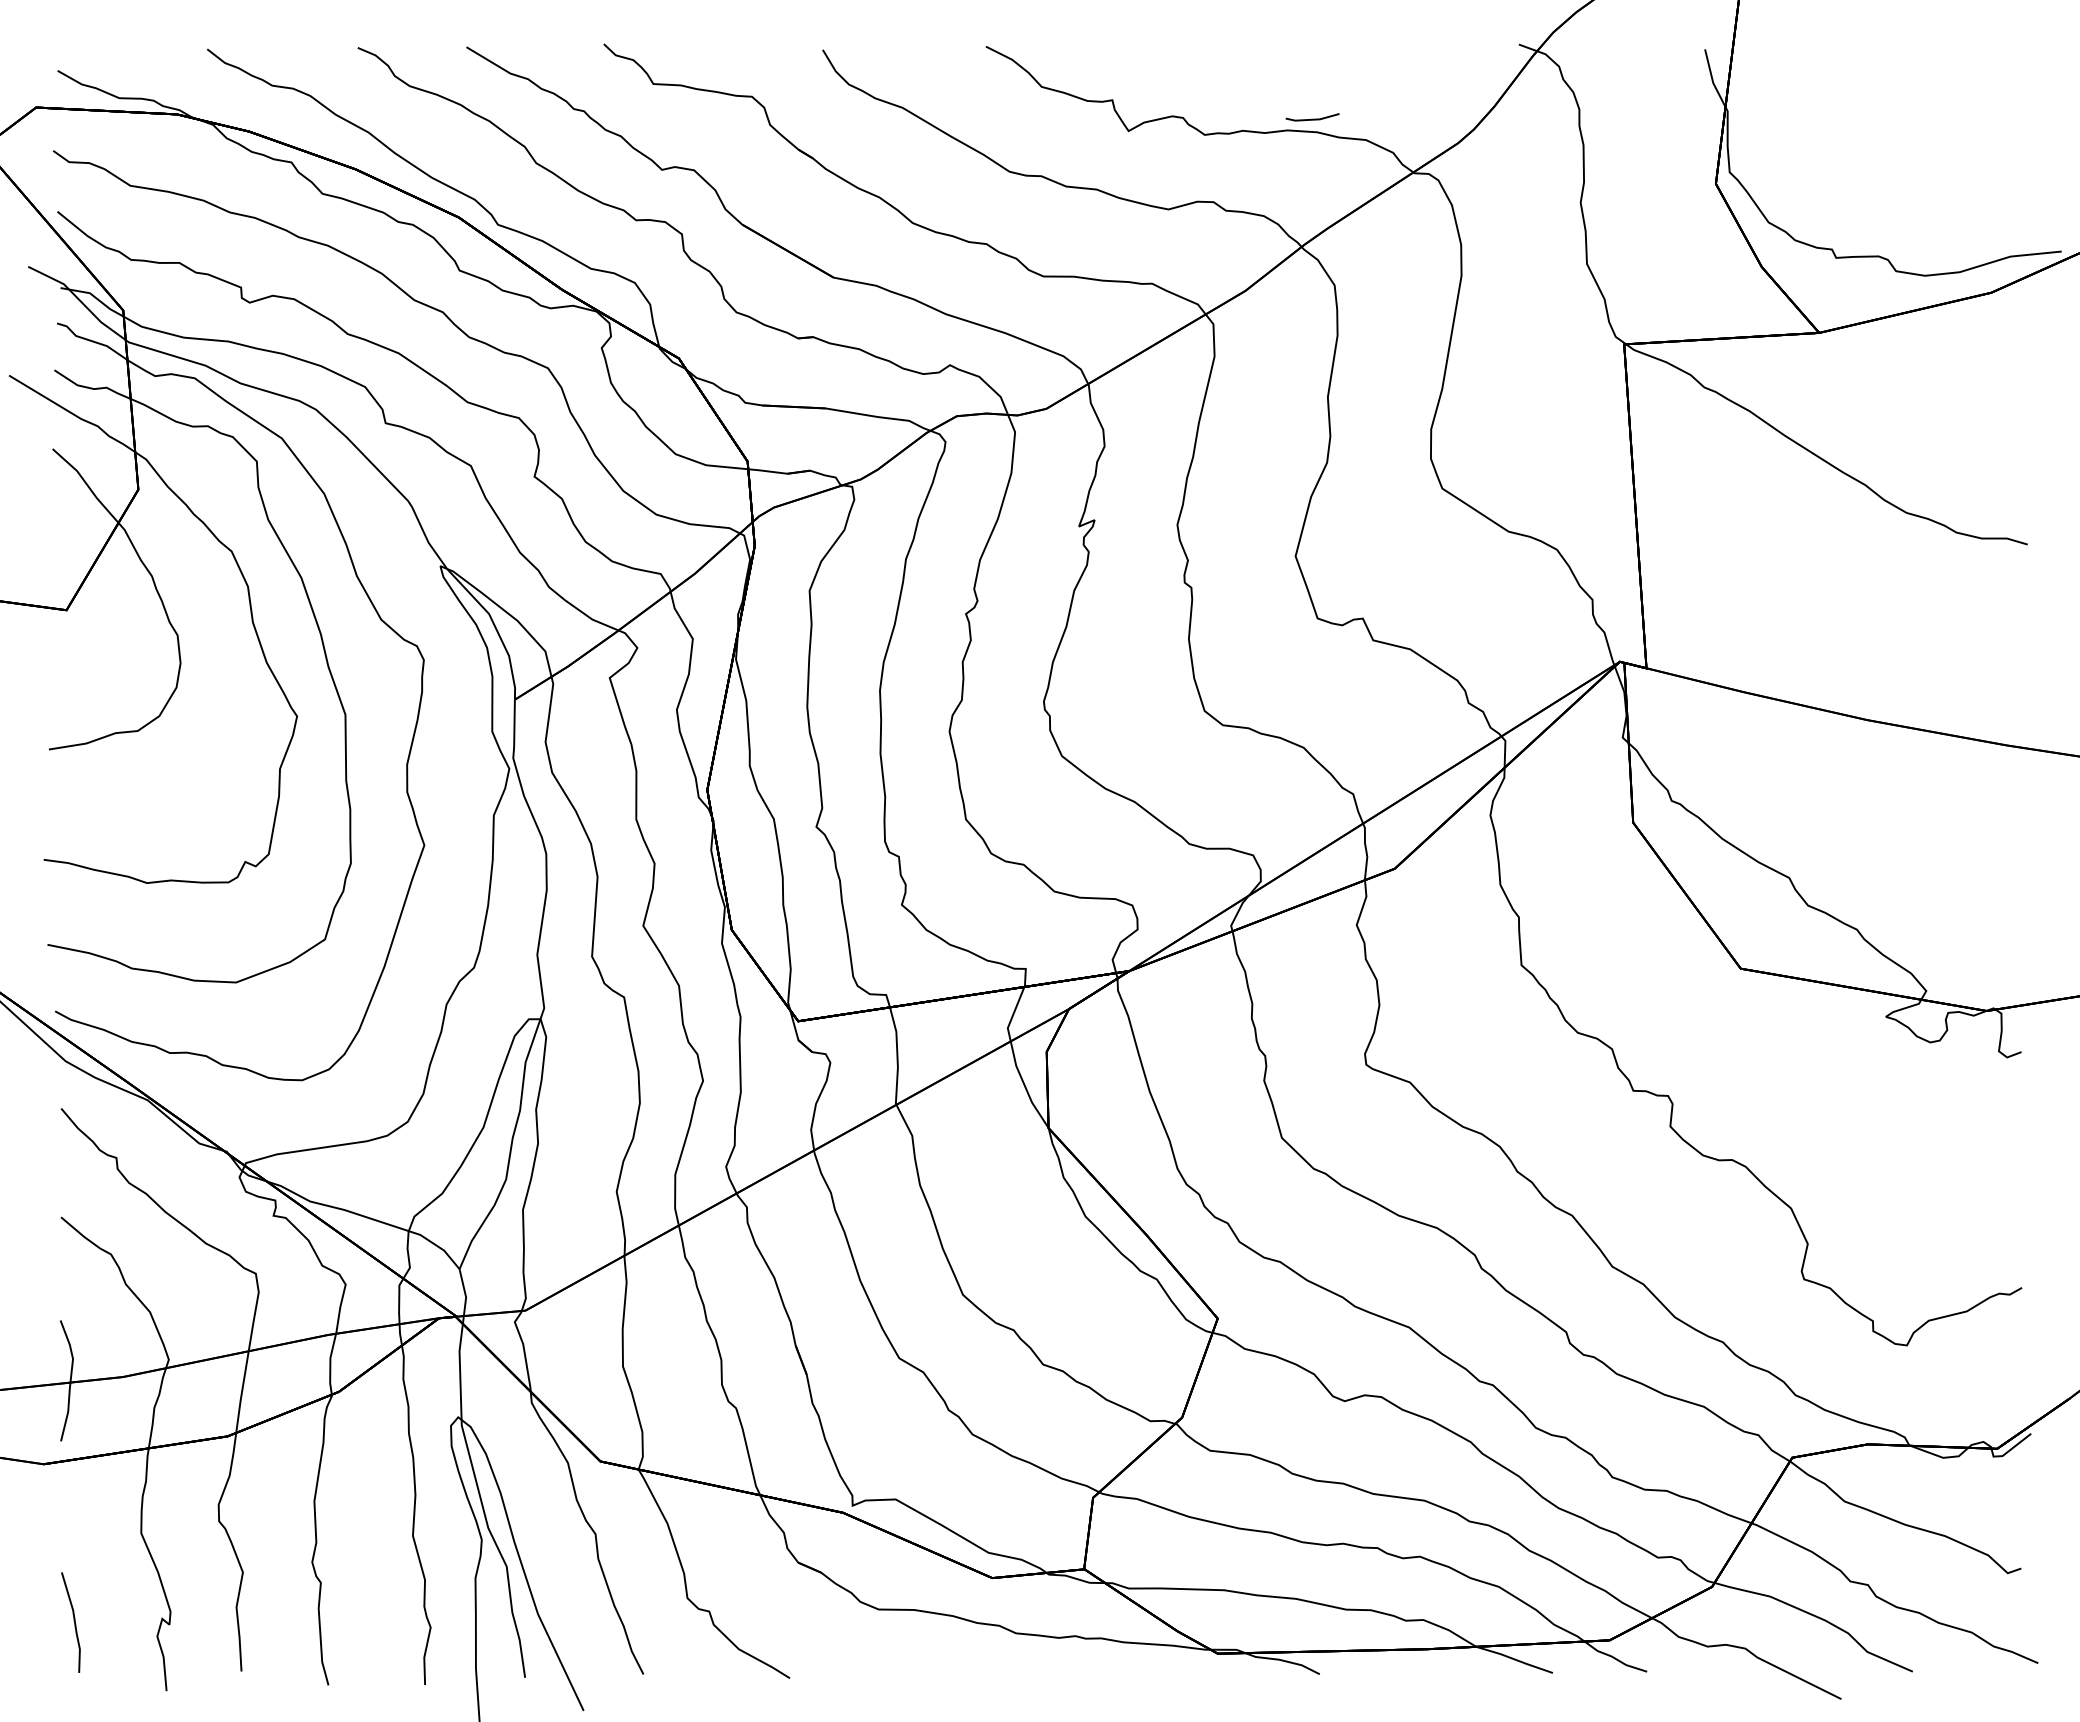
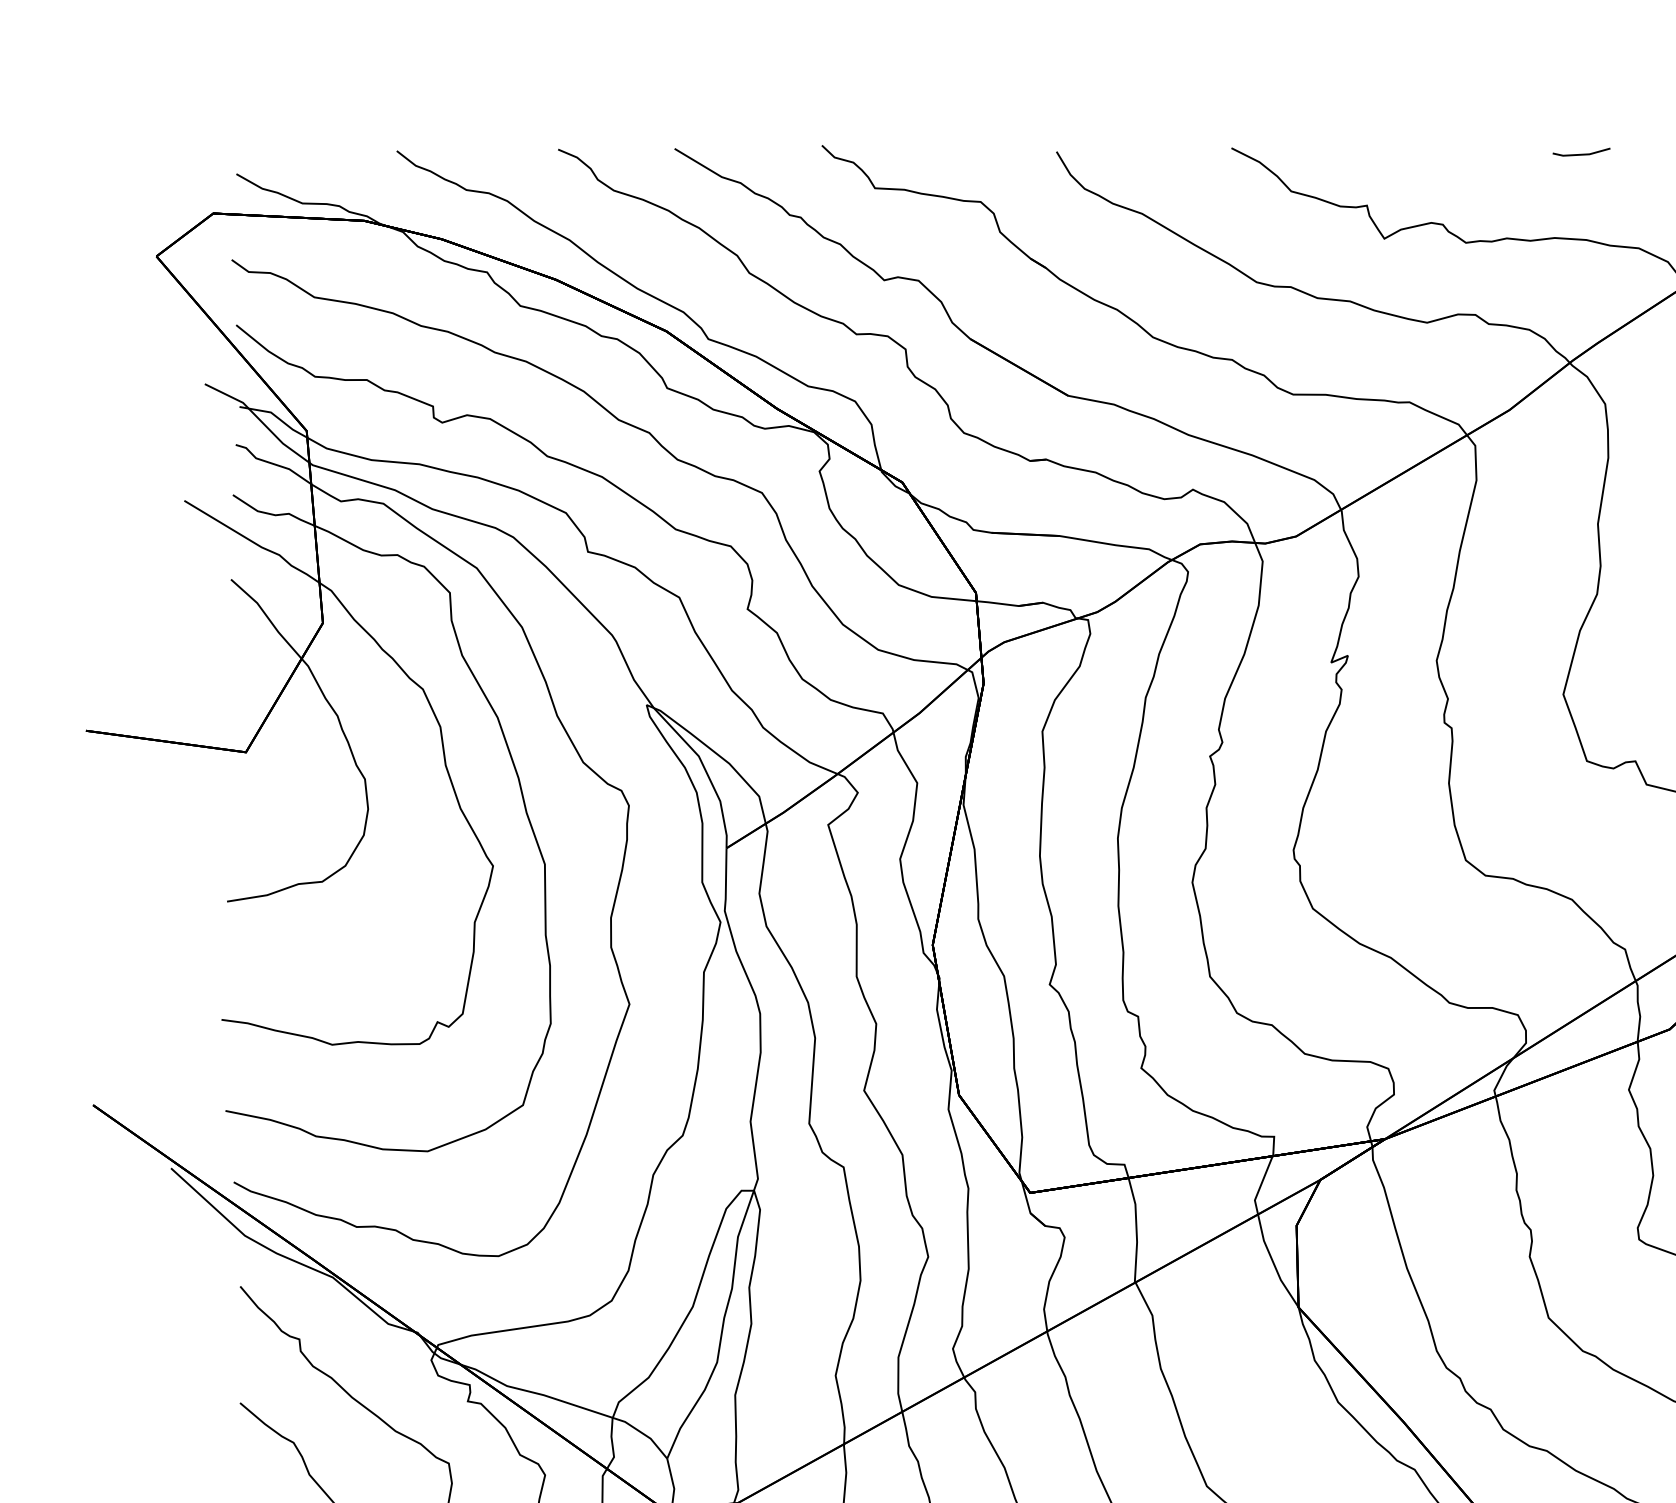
line: (1312, 118) -> (1581, 153), moved

